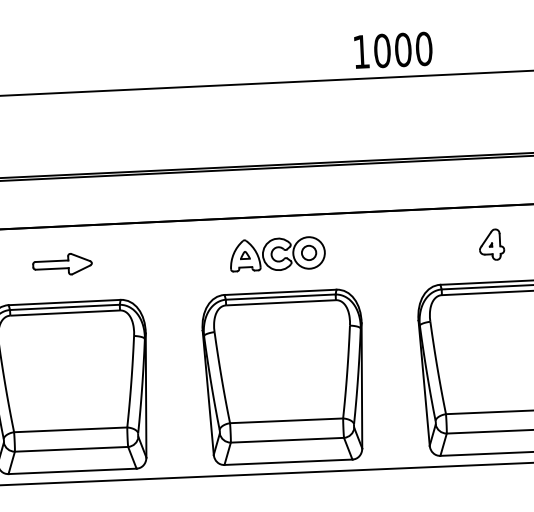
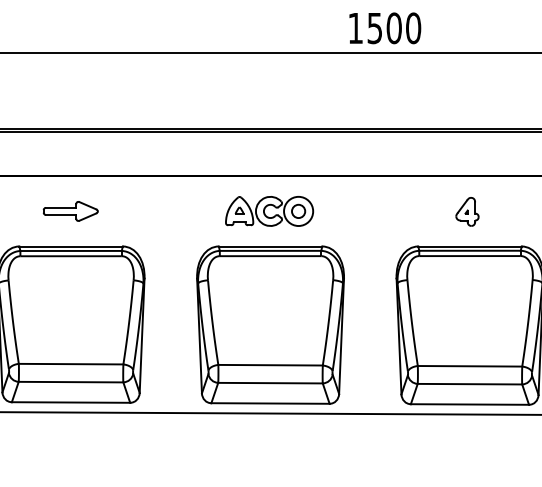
text: (381, 51) -> (374, 28), 1000 -> 1500

